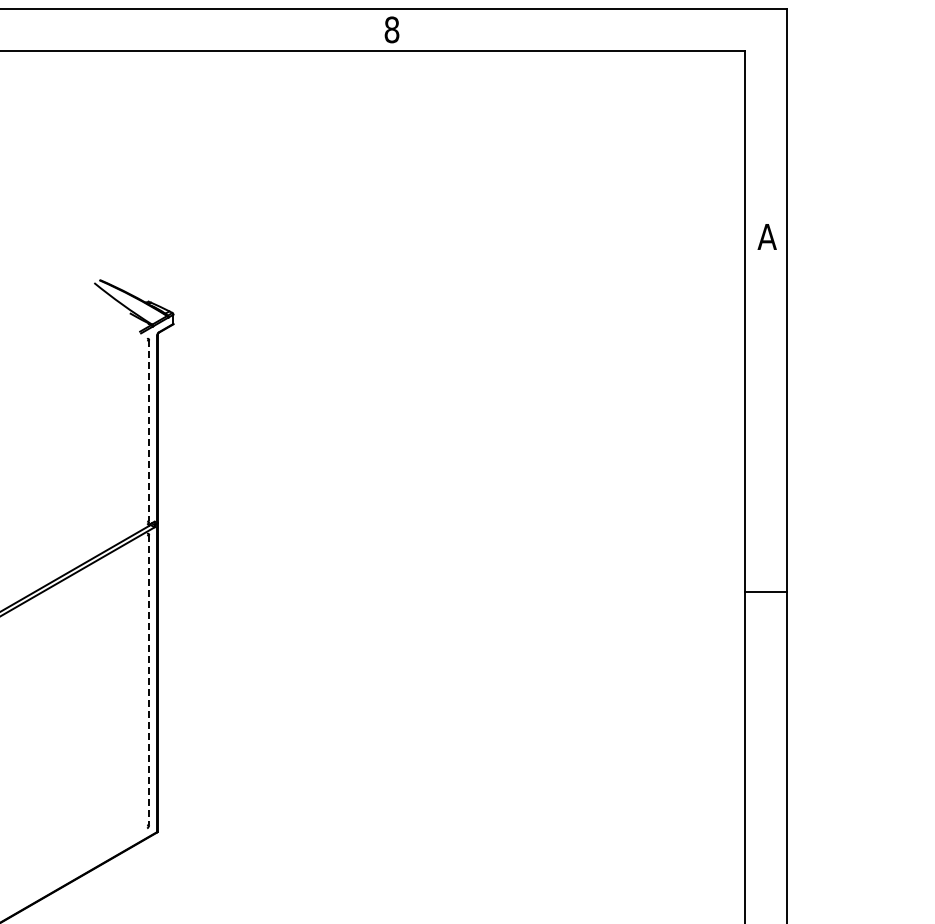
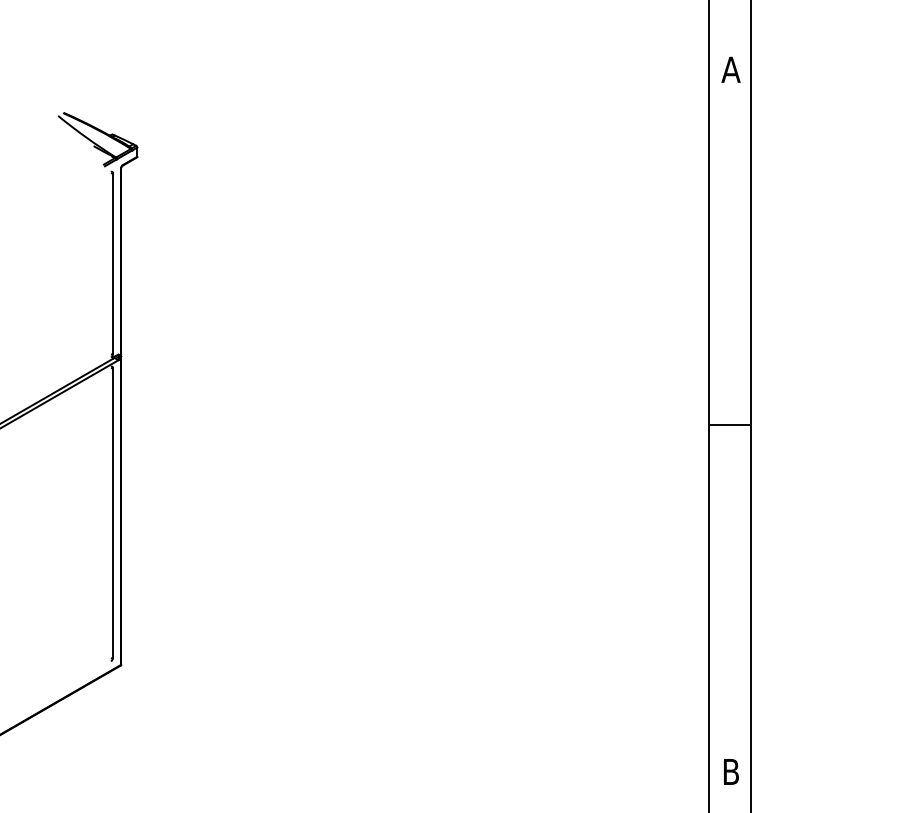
line: (149, 430) -> (113, 263), dashed -> solid
line: (149, 680) -> (113, 513), dashed -> solid

